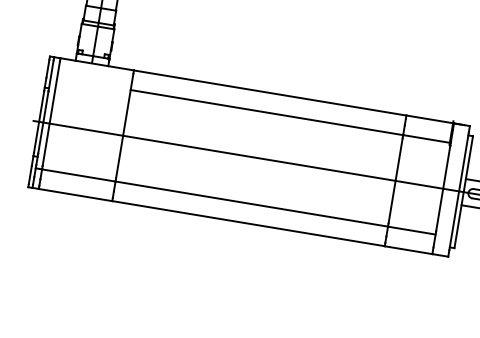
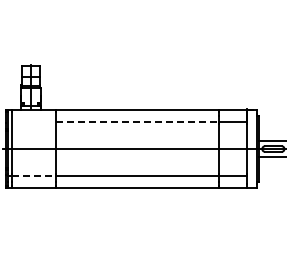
line: (267, 112) -> (137, 121), solid -> dashed
line: (79, 175) -> (34, 176), solid -> dashed

